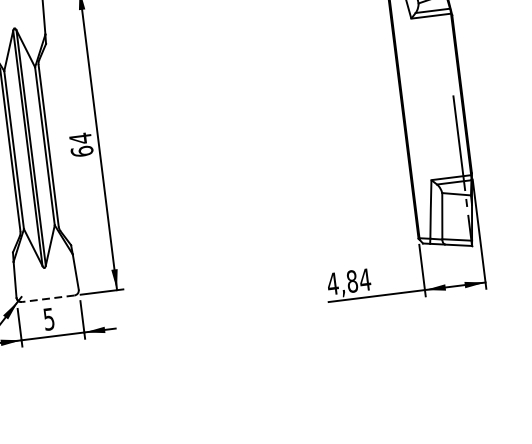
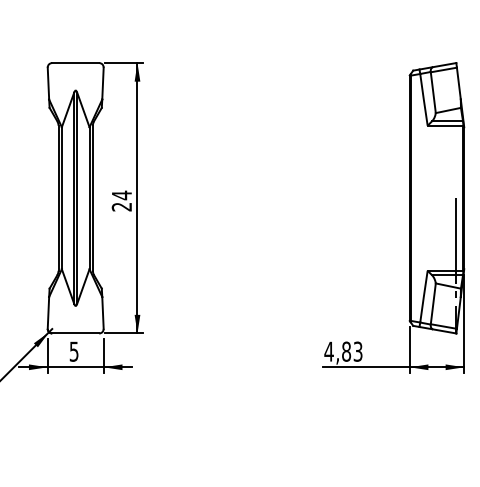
text: (81, 151) -> (121, 206), 64 -> 24
text: (364, 279) -> (357, 351), 4,84 -> 4,83
line: (48, 298) -> (75, 333), dashed -> solid

